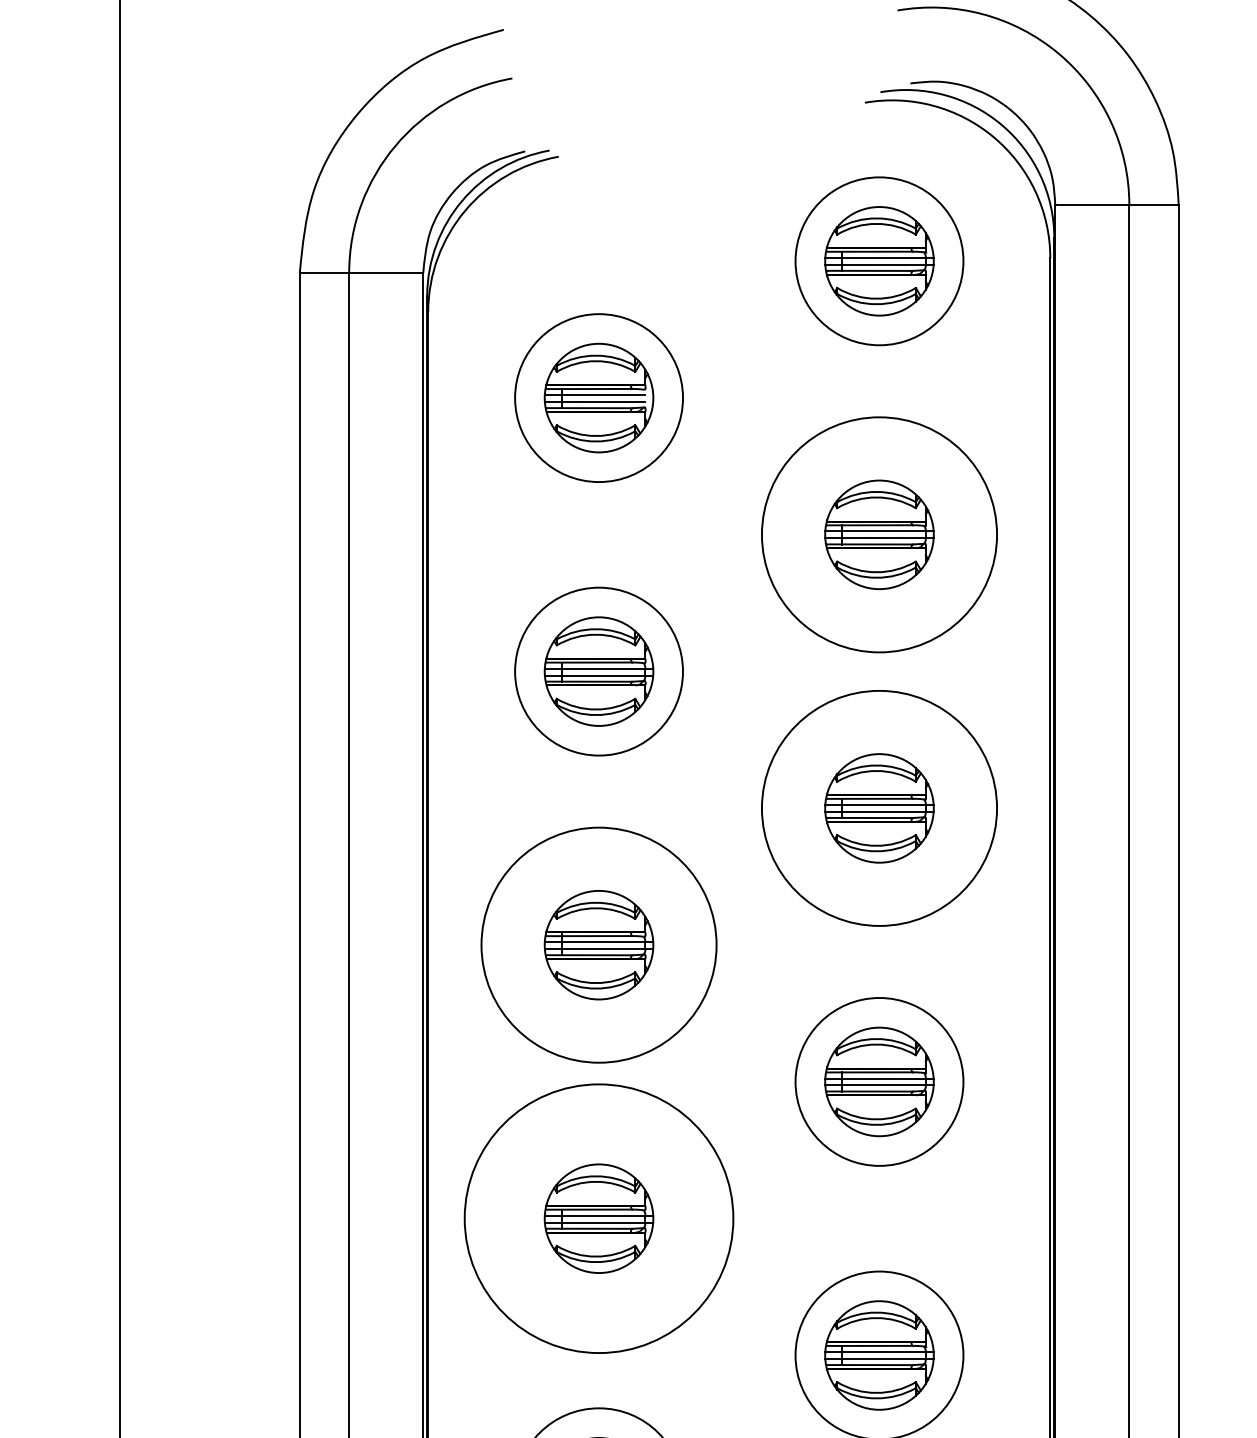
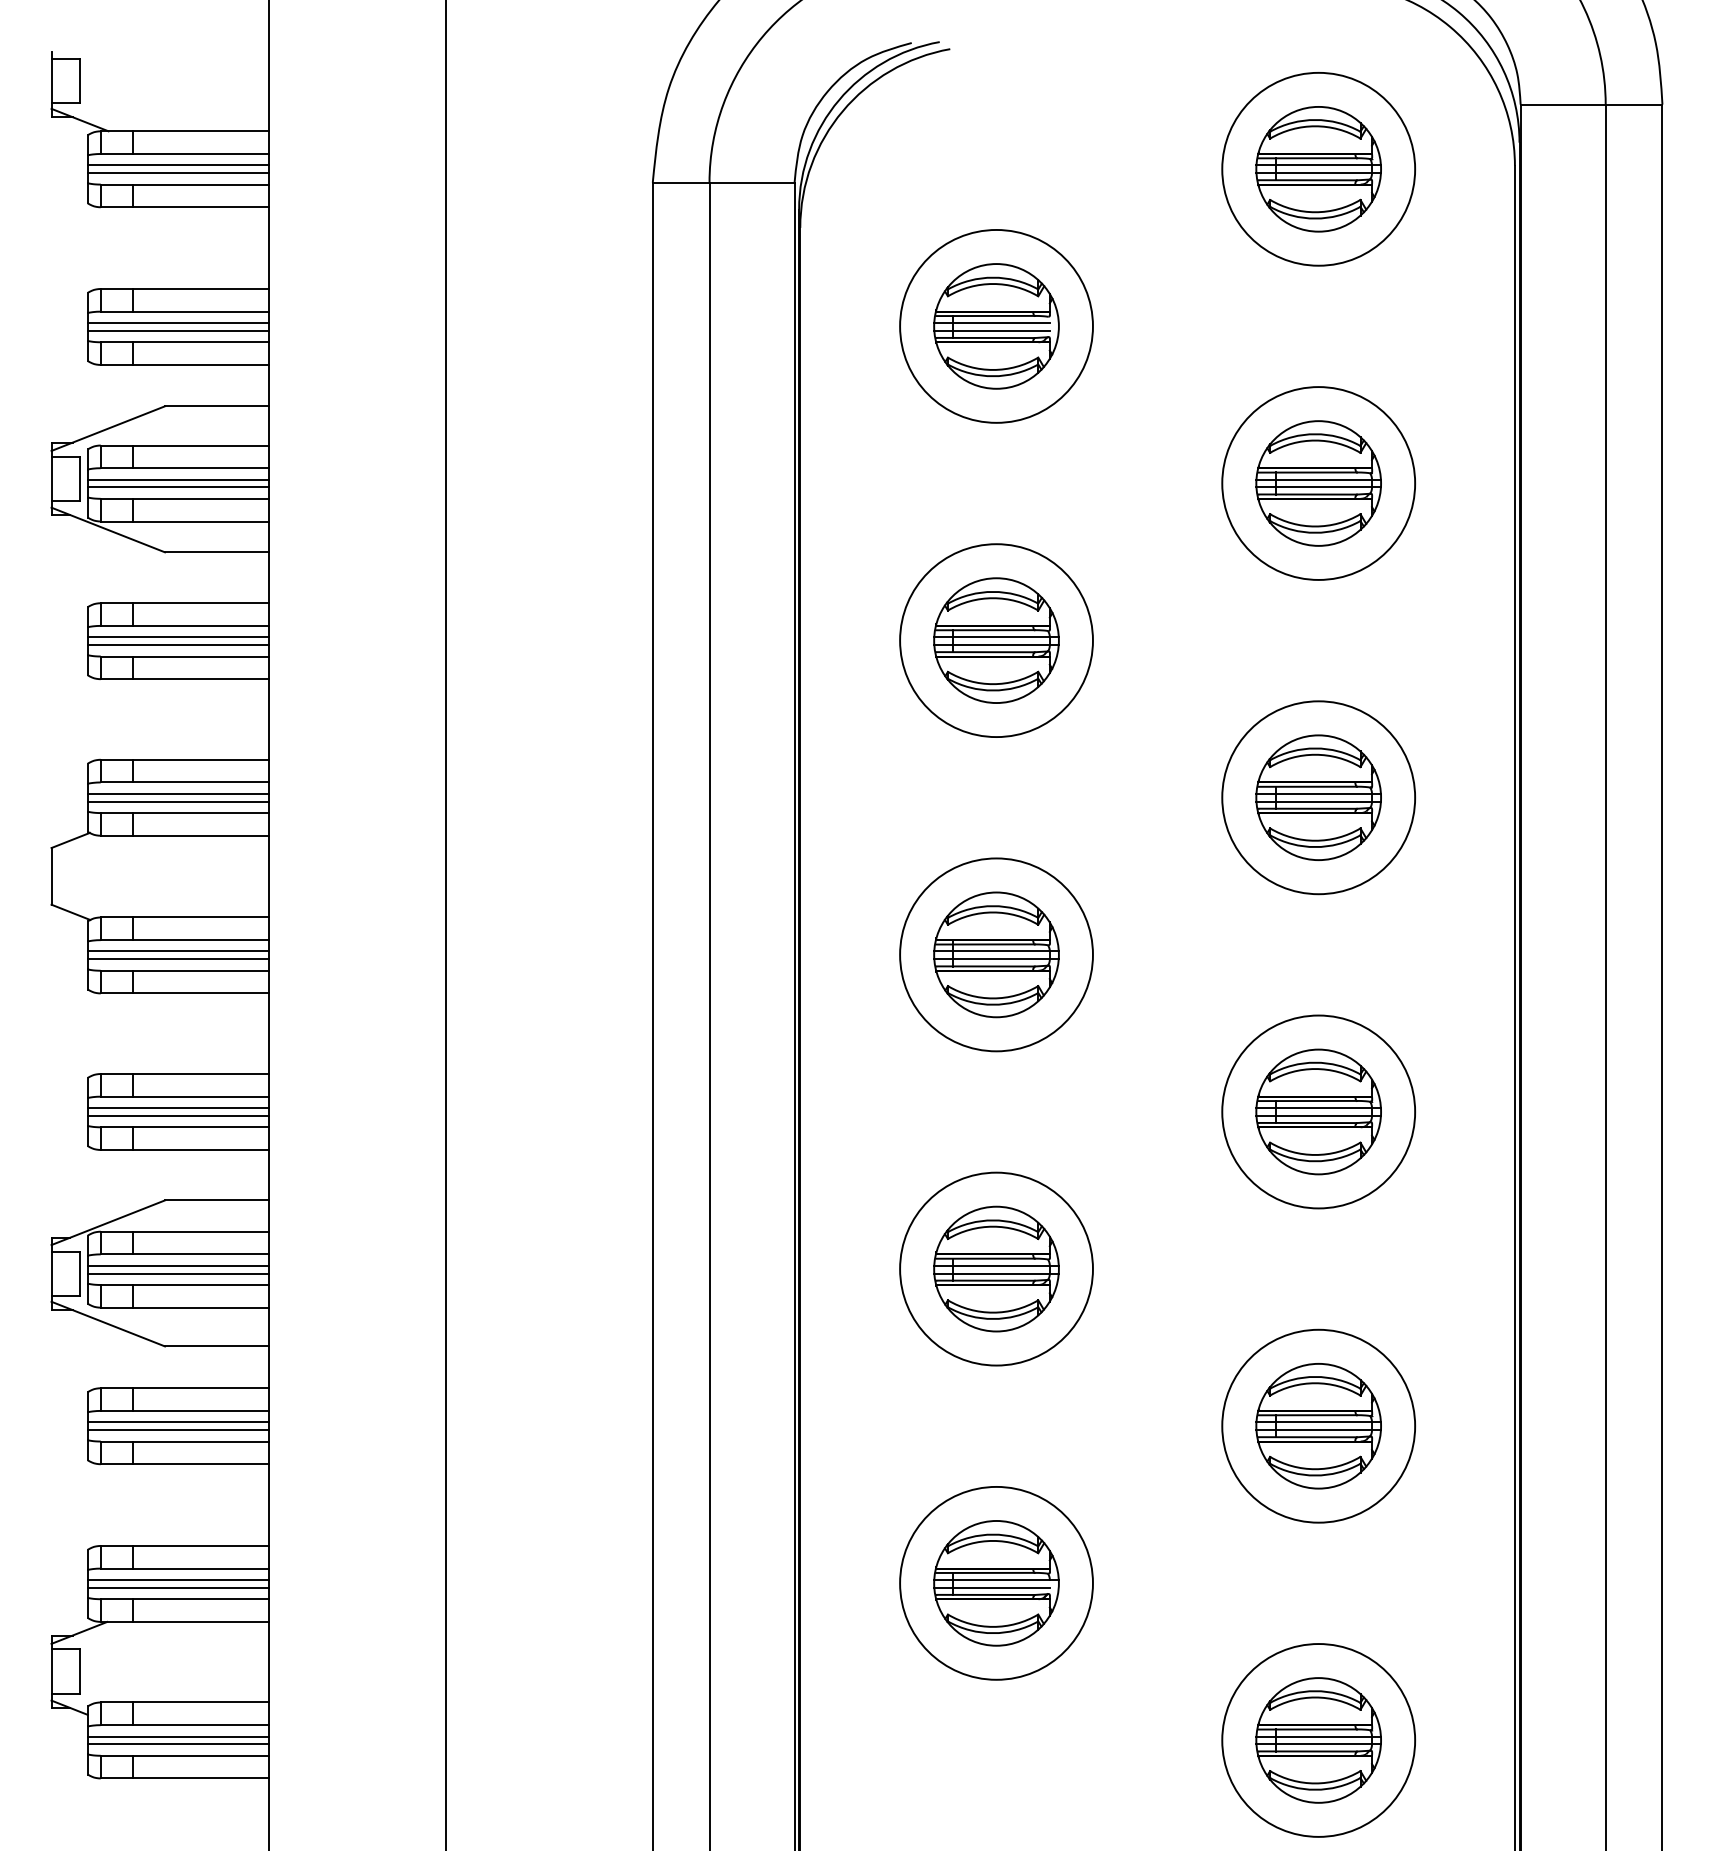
circle: (879, 534) -> (1318, 483), size x0.71
circle: (879, 808) -> (1318, 797), size x0.71
circle: (599, 944) -> (996, 954), size x0.71
circle: (599, 1218) -> (996, 1268), size x0.62

